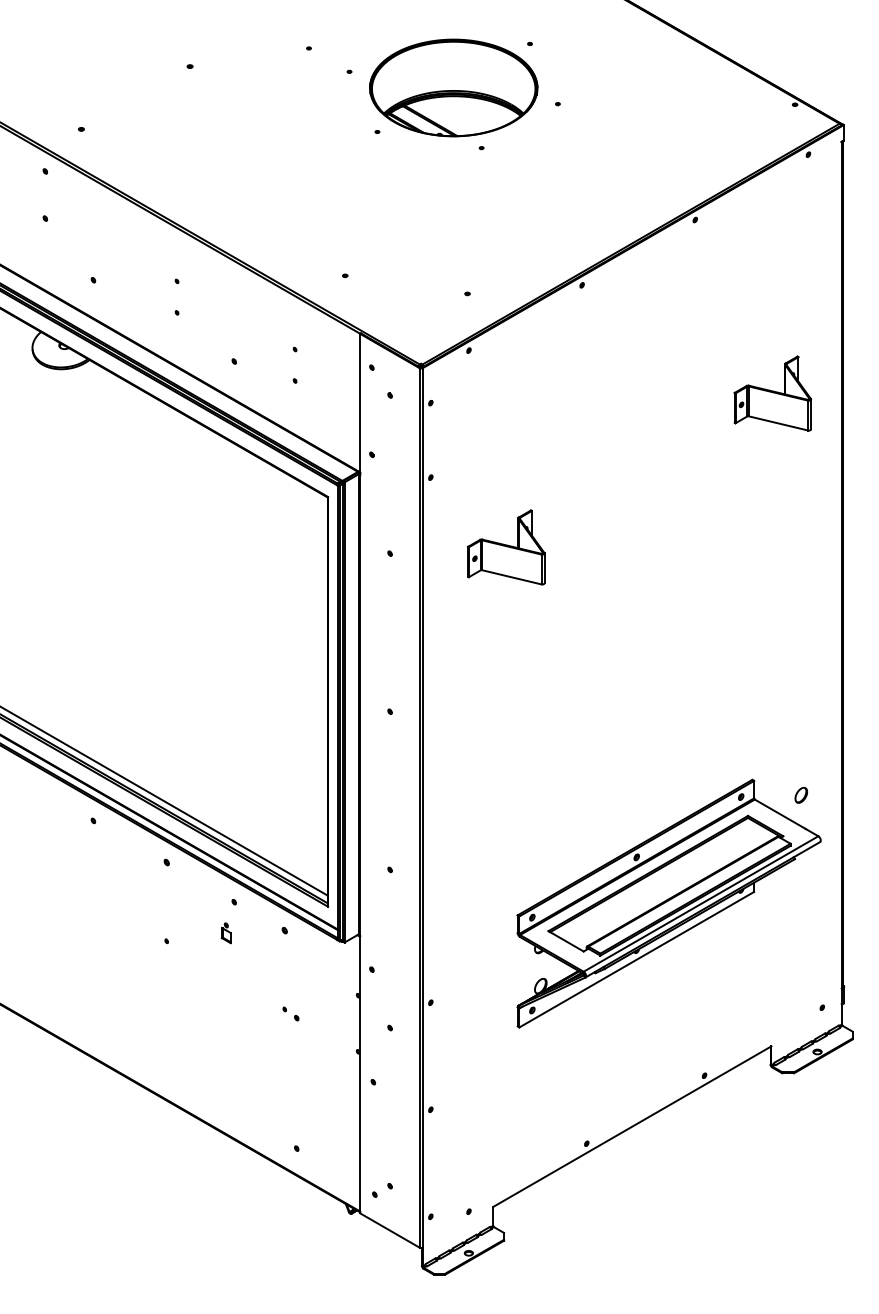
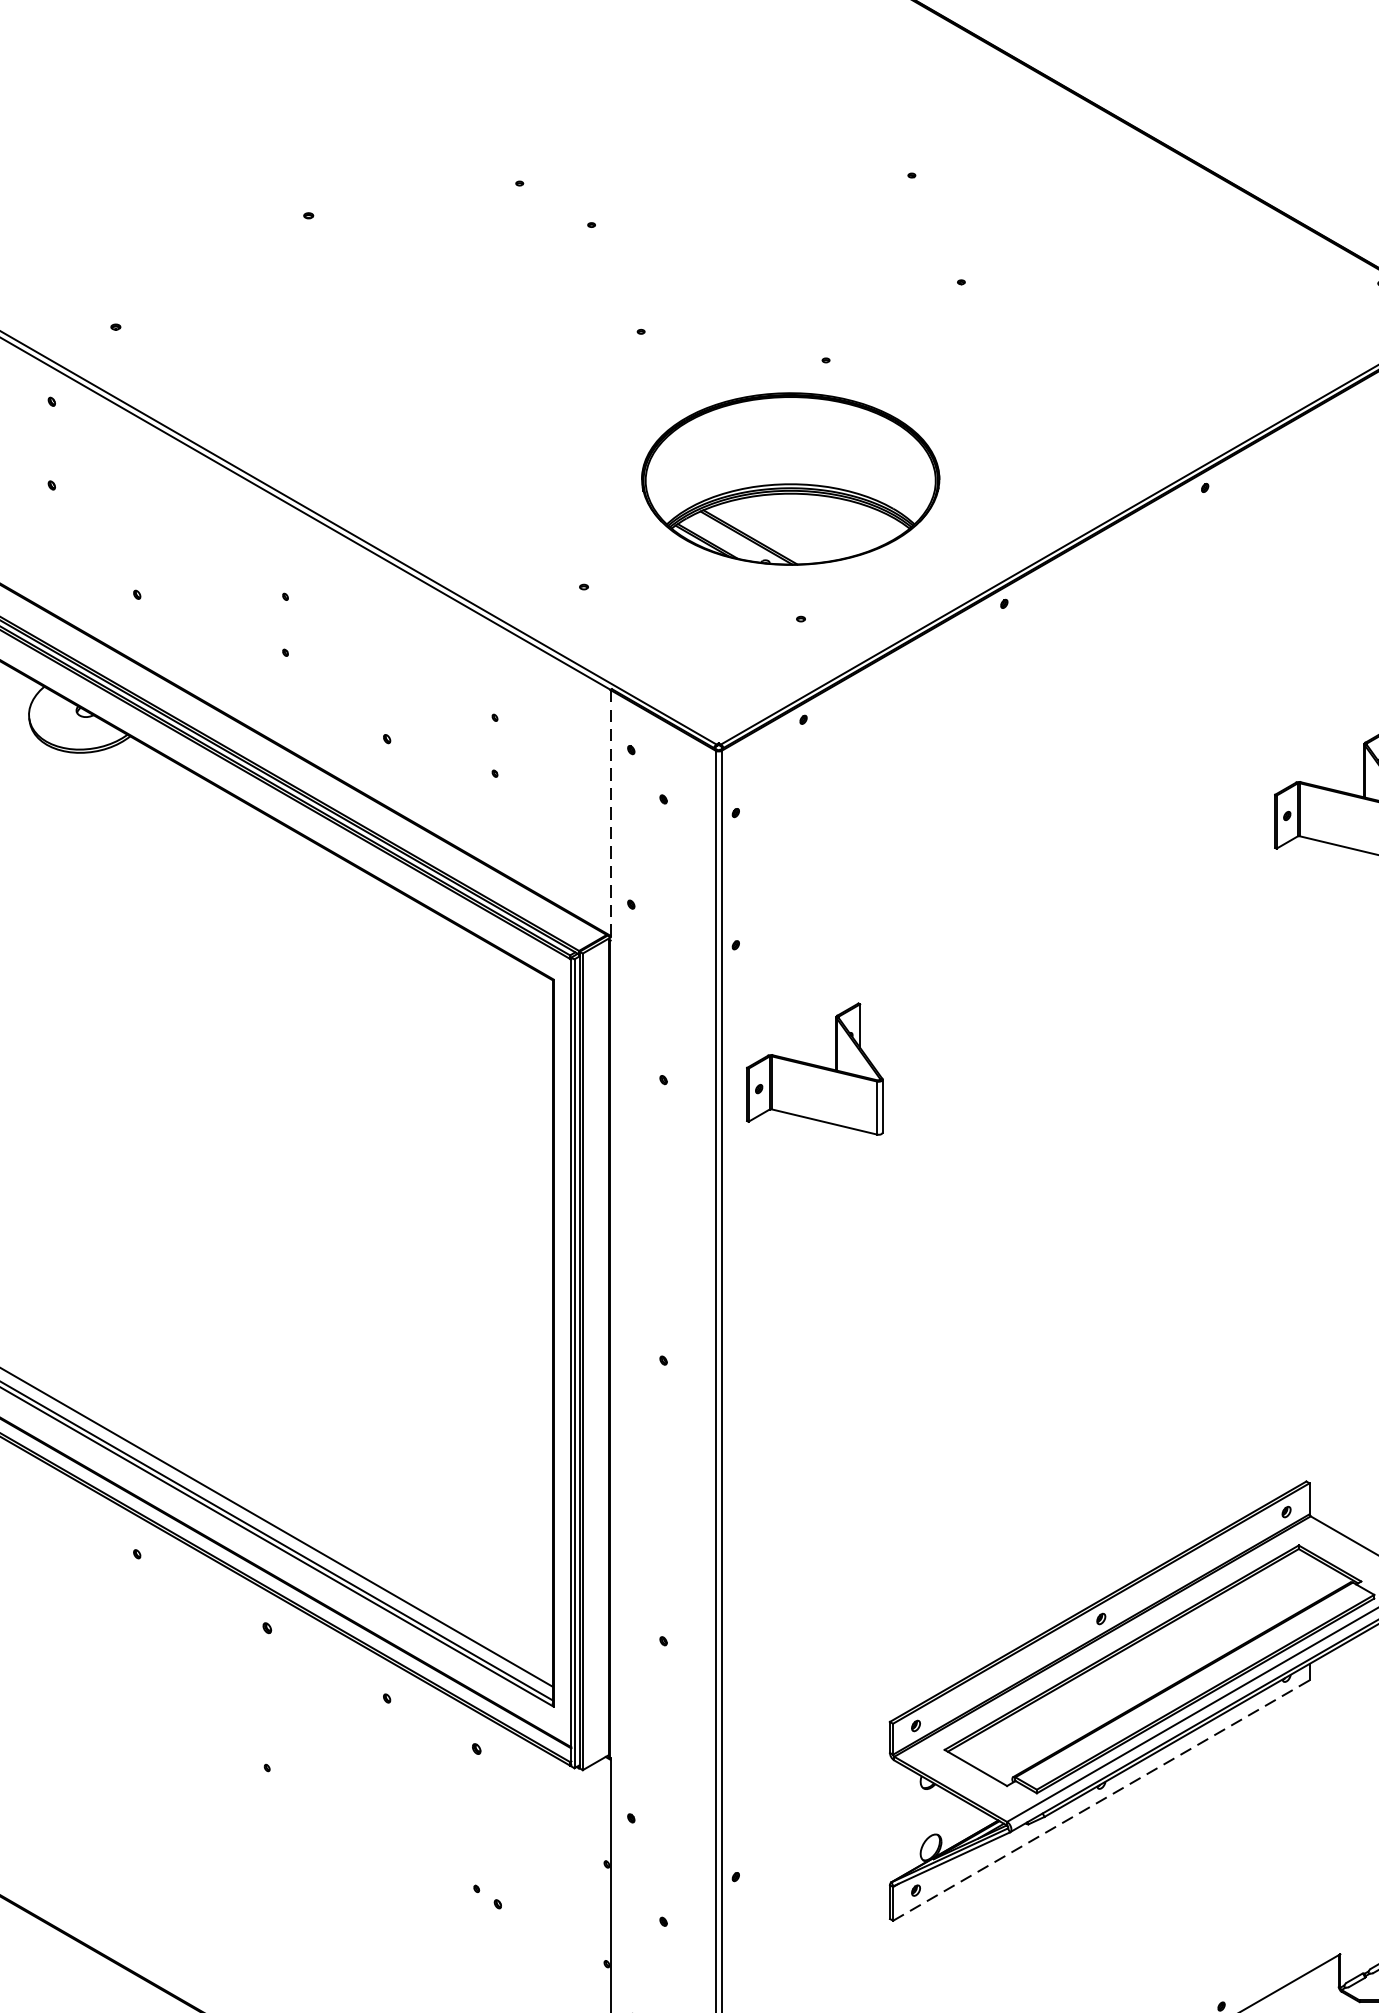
part: (453, 87) -> (790, 478), moved
line: (360, 404) -> (611, 815), solid -> dashed
part: (506, 547) -> (815, 1069), moved
part: (225, 933) -> (371, 1754), removed
line: (636, 959) -> (1100, 1800), solid -> dashed

